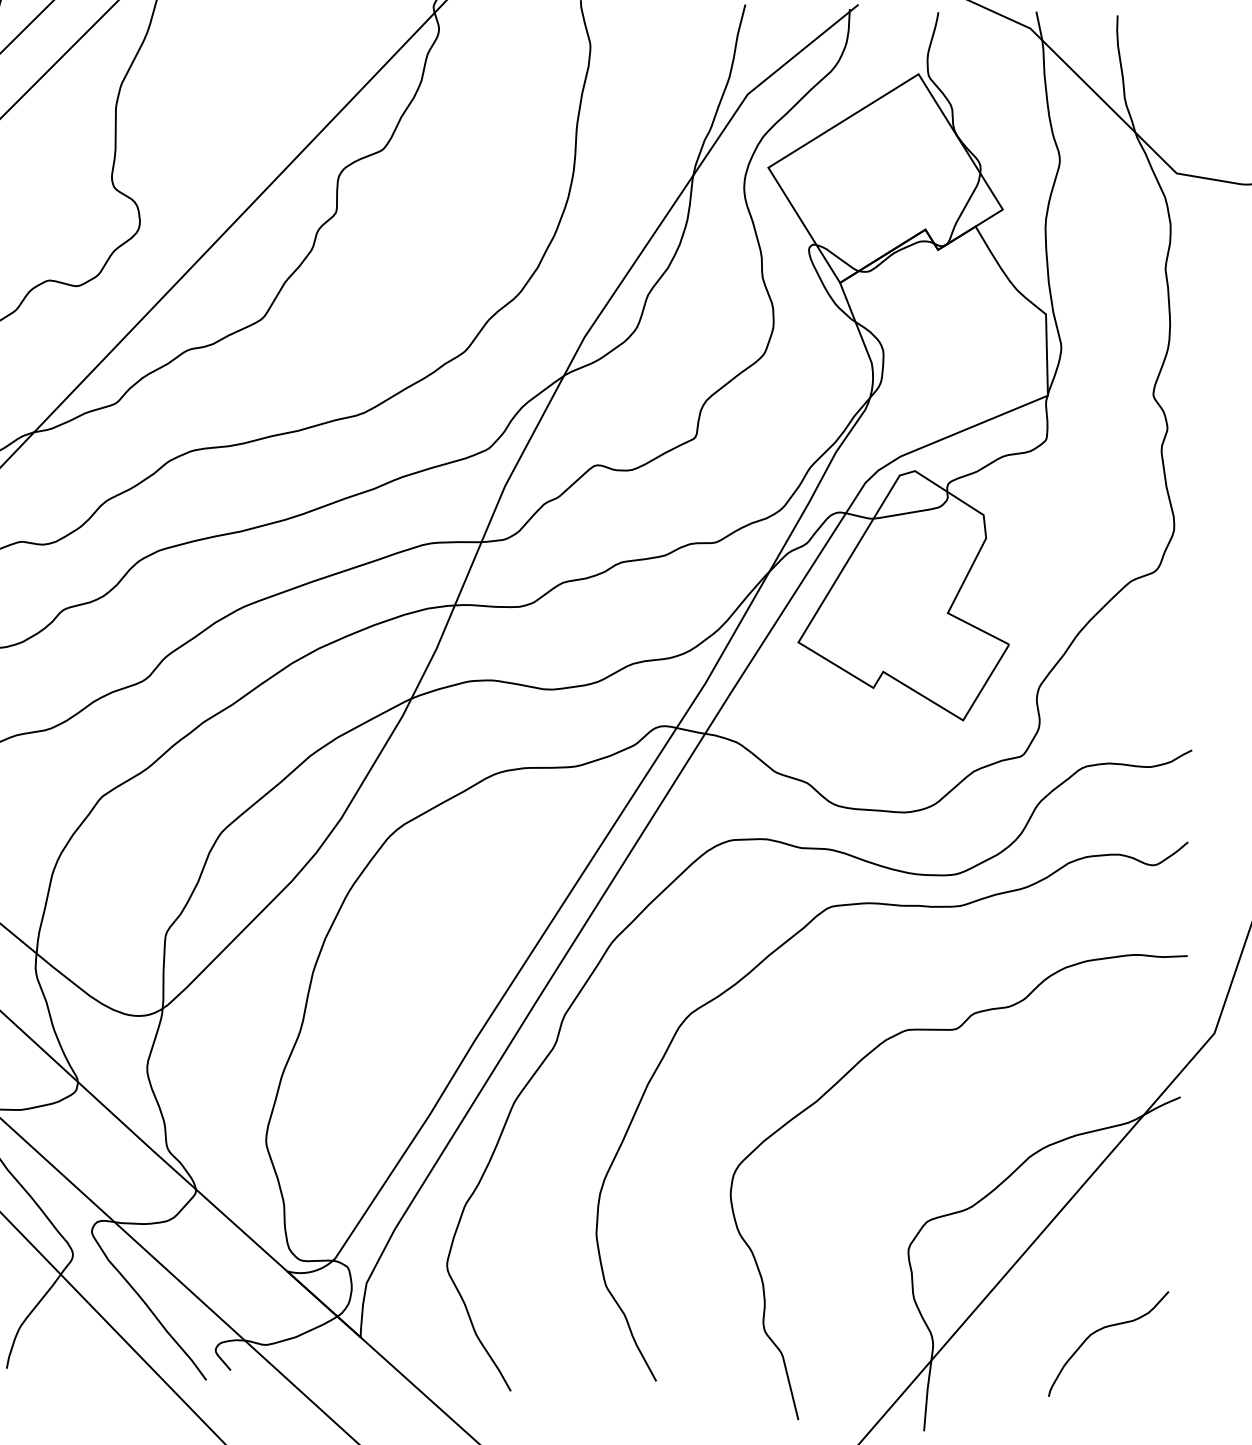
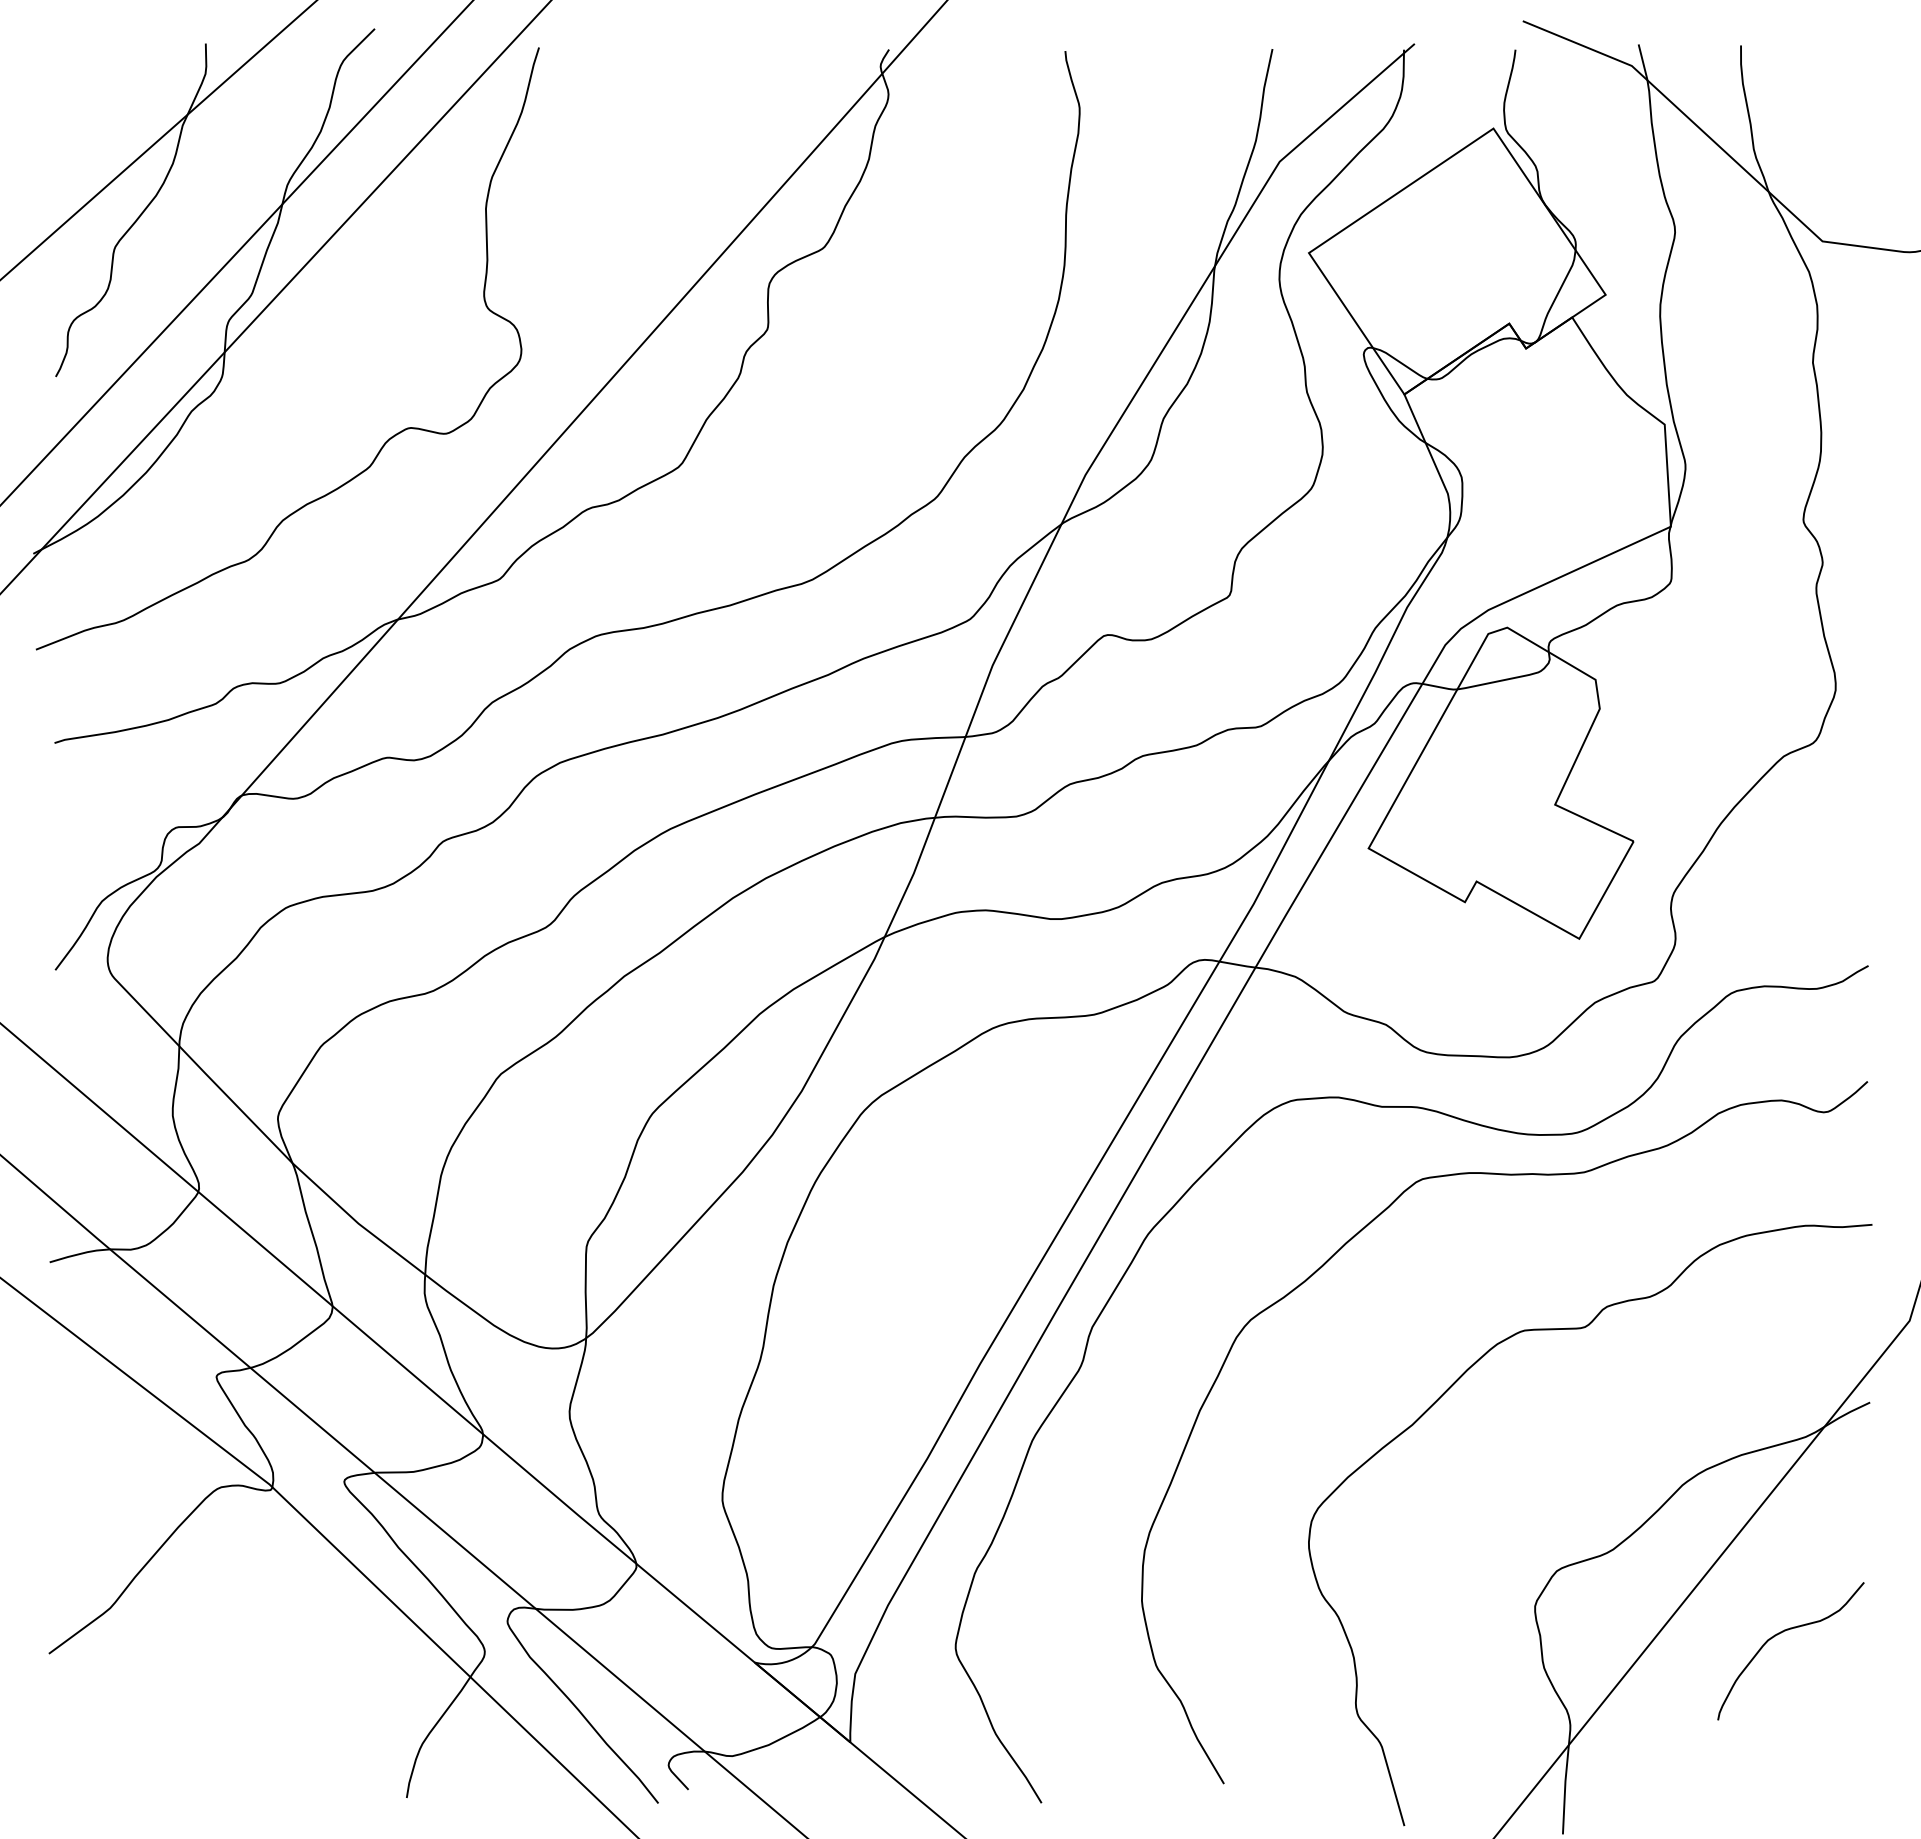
curve: (1101, 1329) -> (1781, 1633), moved

